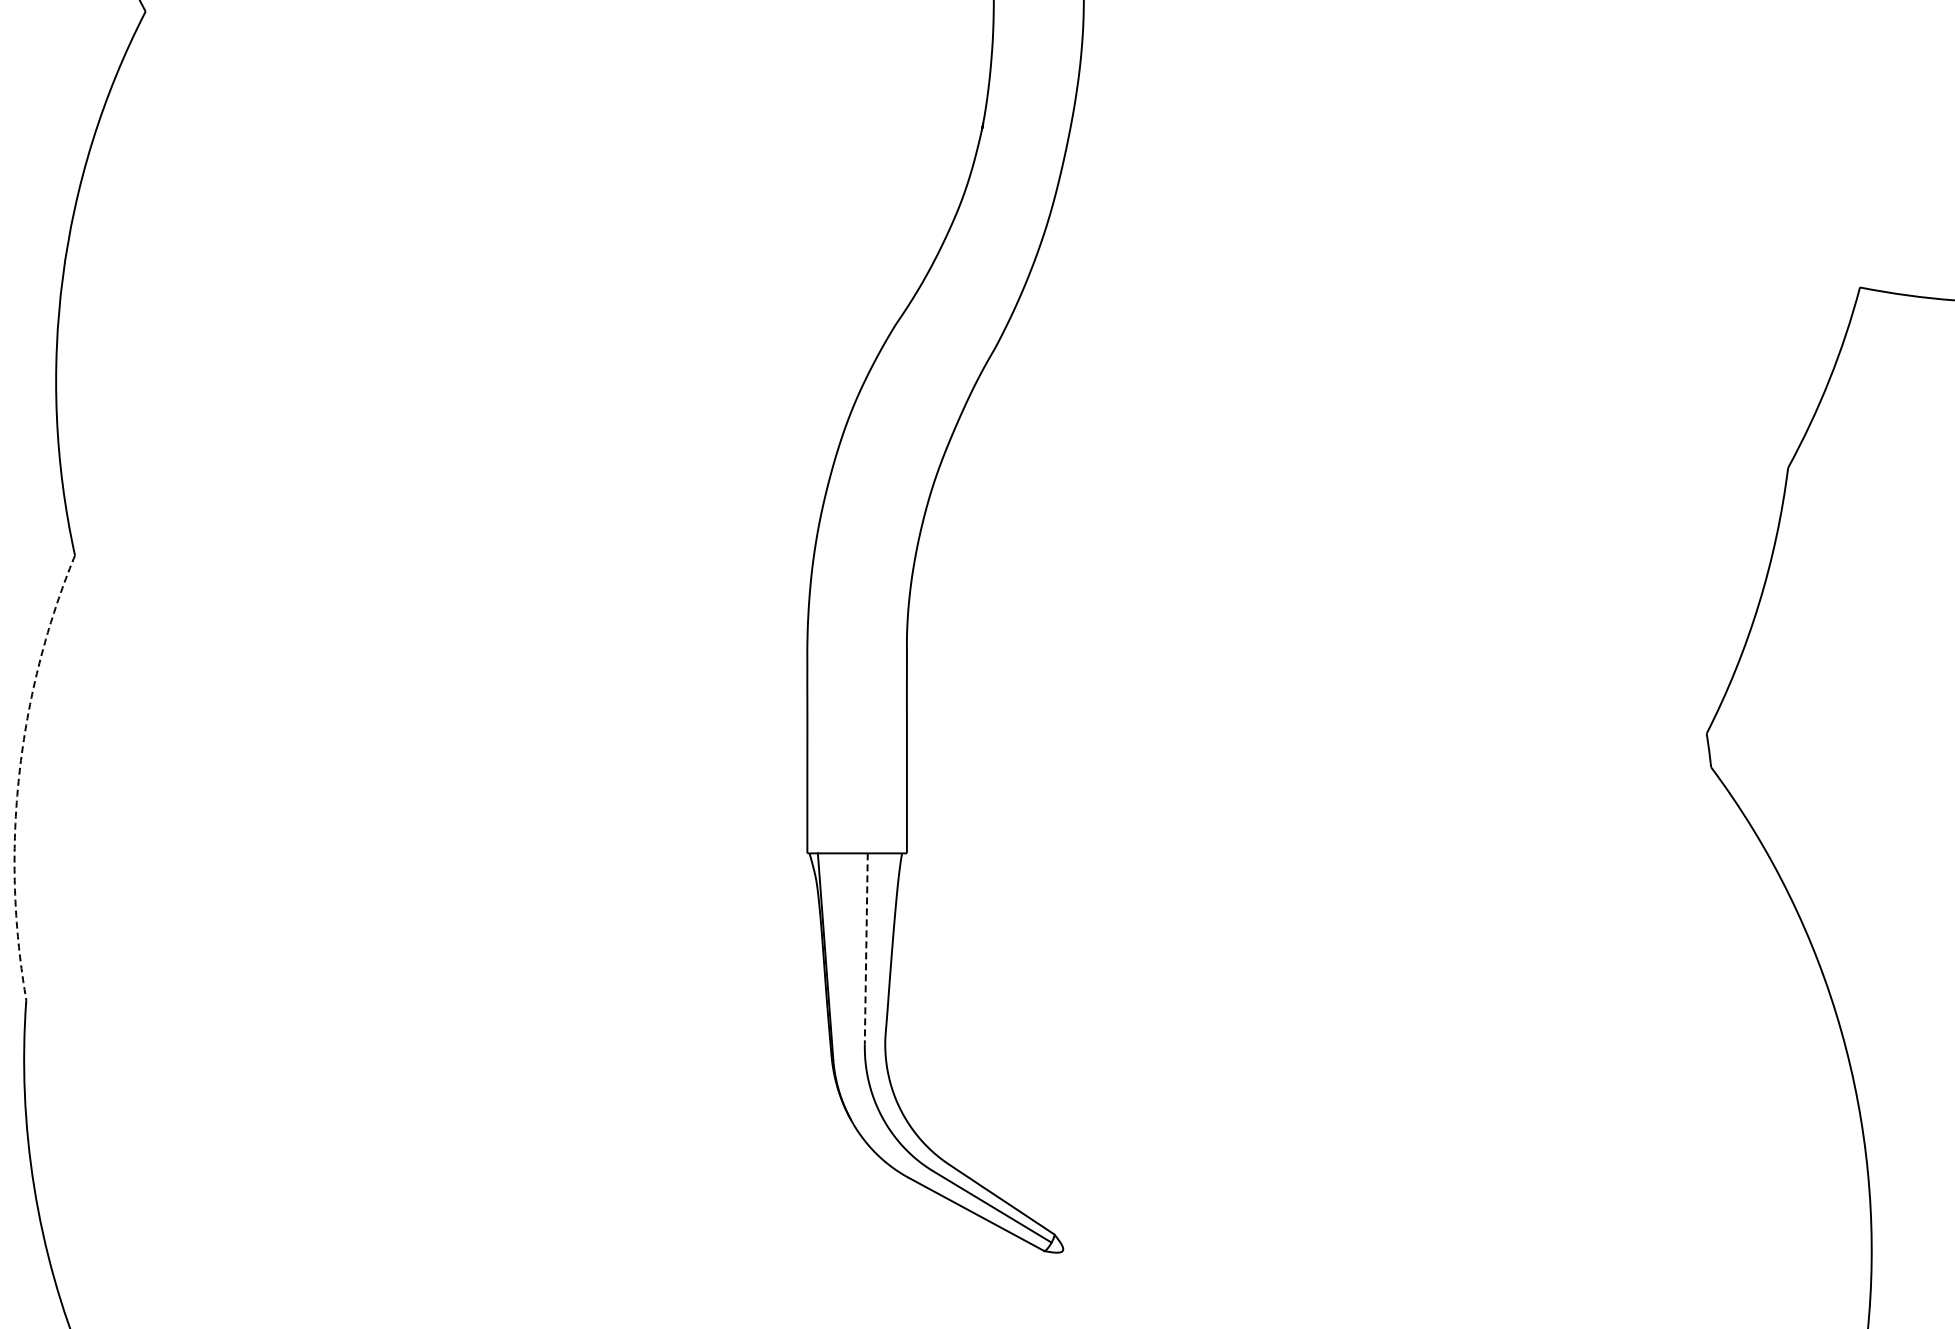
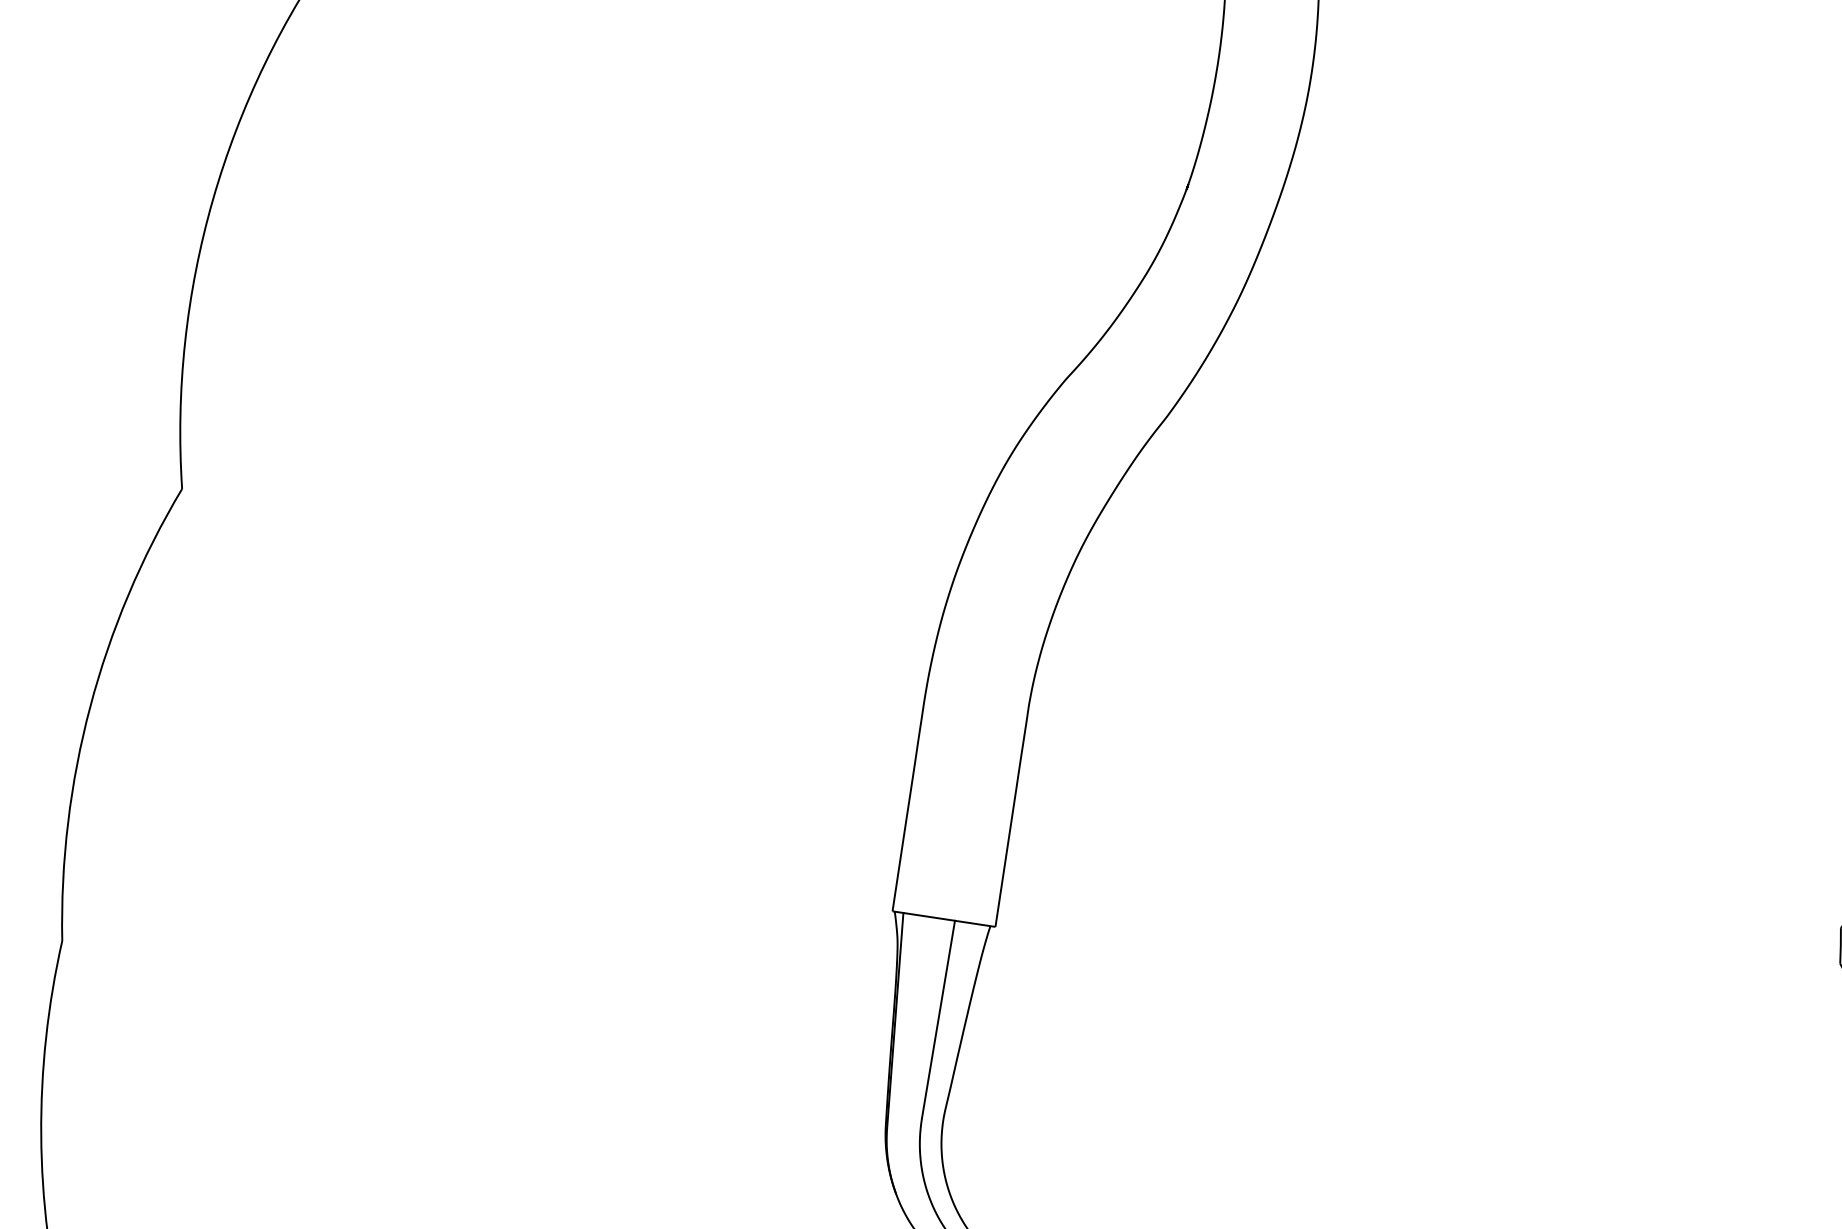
arc: (19, 774) -> (90, 706), dashed -> solid
line: (866, 949) -> (938, 1019), dashed -> solid

